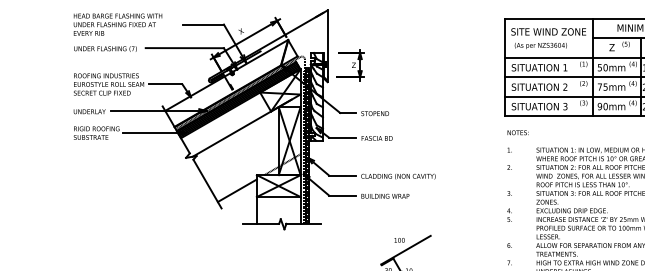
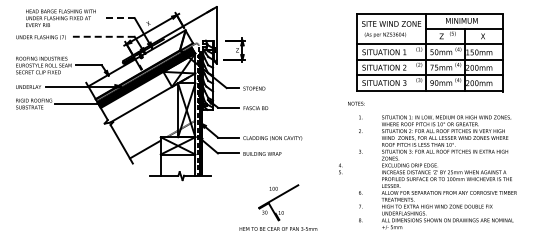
text: (117, 23) -> (60, 17), moved
line: (203, 25) -> (118, 18), solid -> dashed
line: (184, 47) -> (103, 36), solid -> dashed
text: (518, 132) -> (356, 103), moved
text: (509, 214) -> (340, 168), moved

